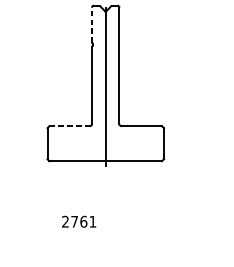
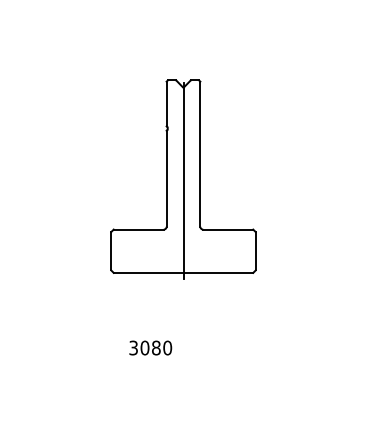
line: (92, 24) -> (166, 103), dashed -> solid
line: (70, 126) -> (139, 229), dashed -> solid
text: (79, 221) -> (150, 347), 2761 -> 3080

